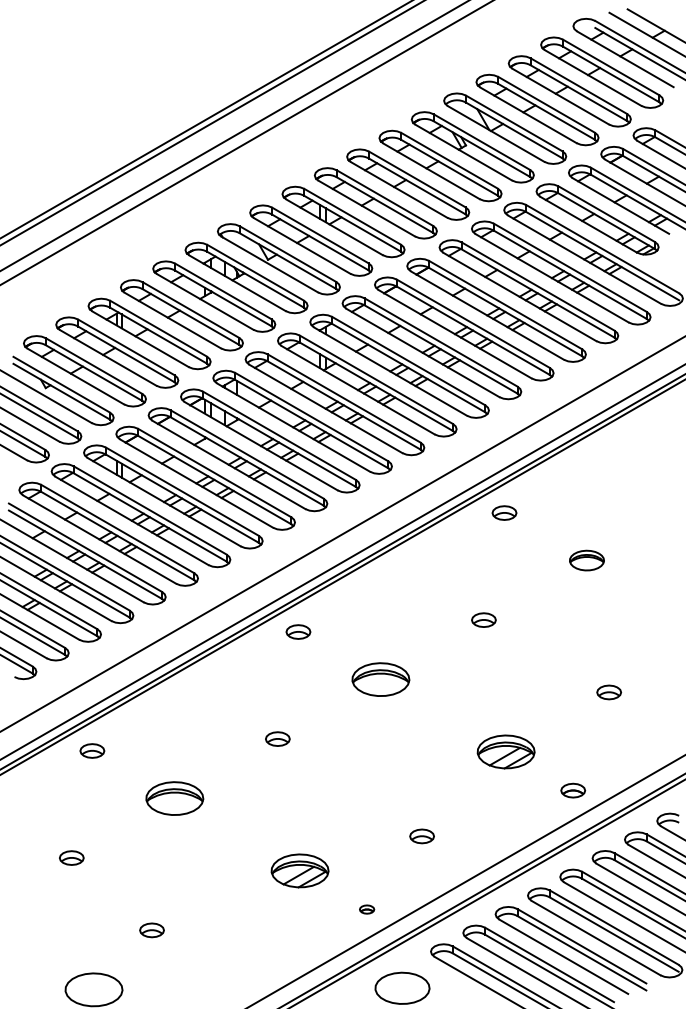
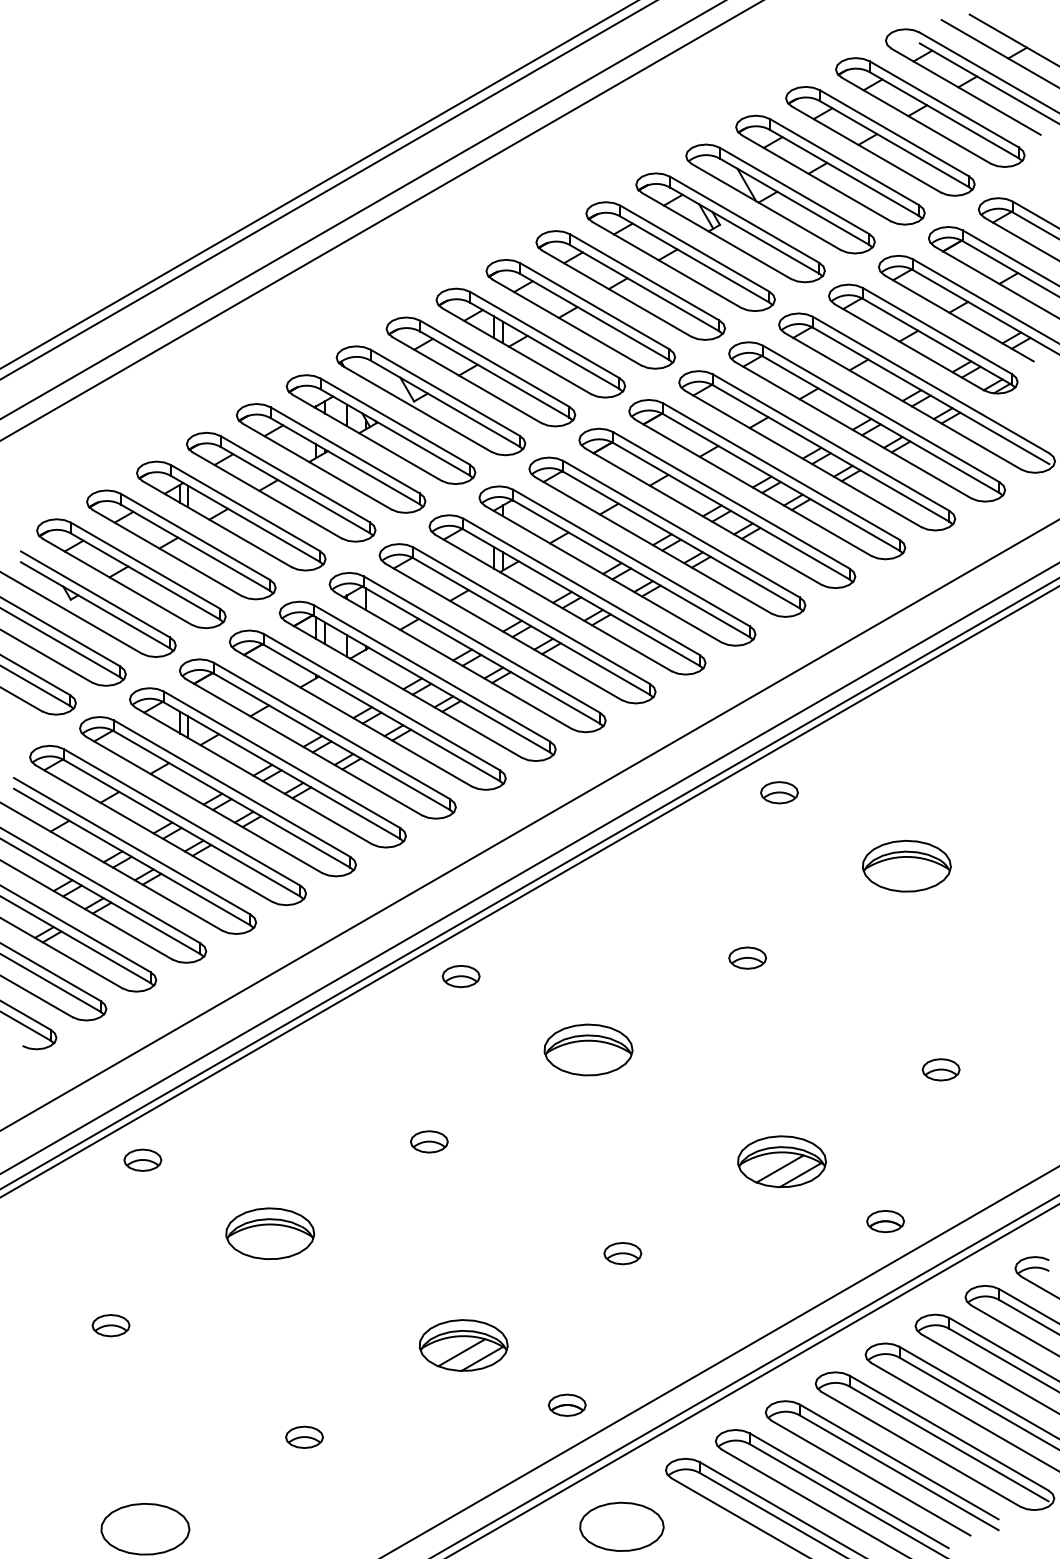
part: (586, 560) -> (906, 866), size x1.67
part: (421, 836) -> (621, 1253), moved
part: (366, 909) -> (566, 1405), size x1.67
part: (151, 930) -> (303, 1437), moved

